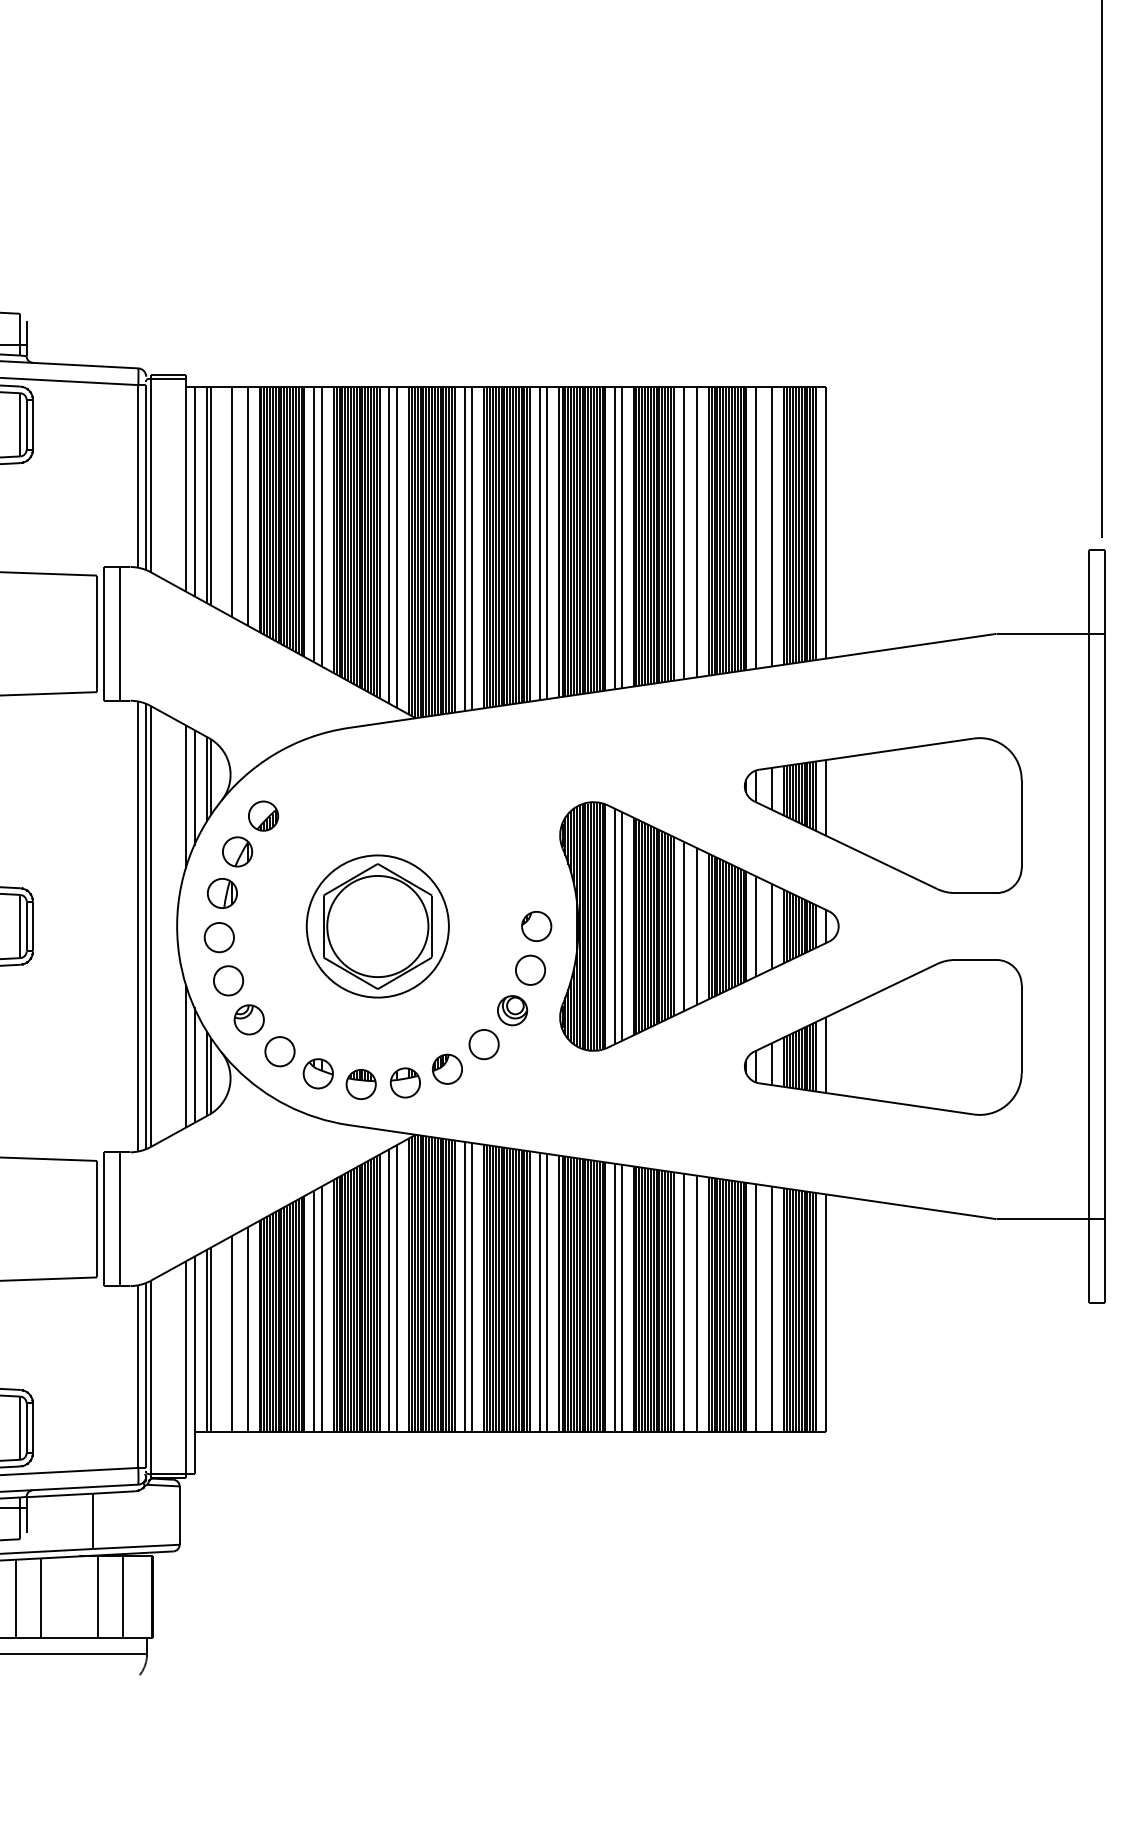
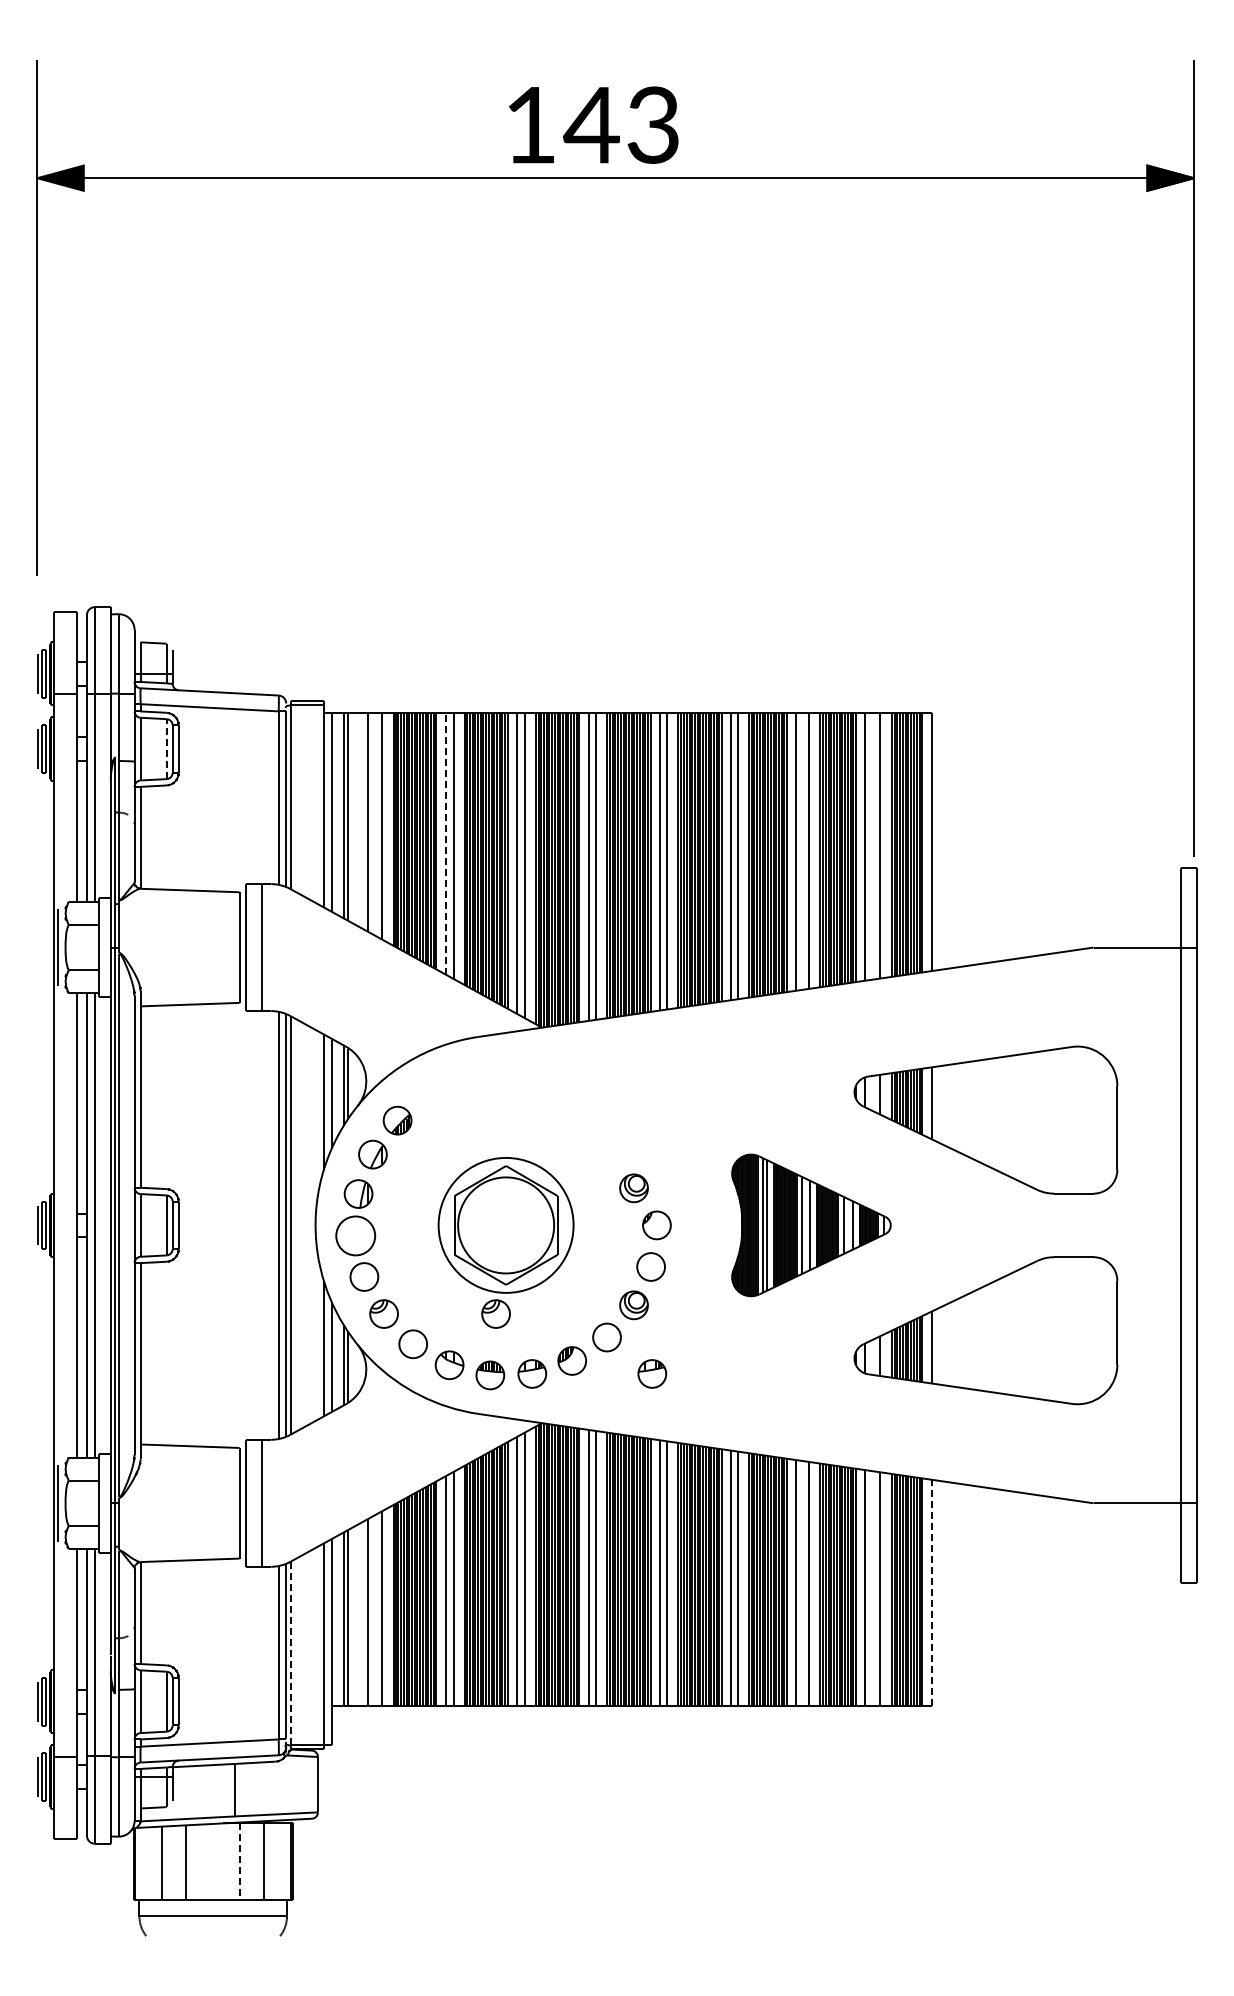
line: (20, 425) -> (166, 749), solid -> dashed
line: (313, 525) -> (445, 844), solid -> dashed
part: (512, 887) -> (633, 1188), added
part: (699, 926) -> (811, 1225), size x0.6
part: (219, 937) -> (355, 1235), size x1.4
part: (366, 1019) -> (495, 1313), added
part: (532, 1082) -> (652, 1373), added
line: (825, 1313) -> (931, 1592), solid -> dashed
line: (150, 1377) -> (290, 1653), solid -> dashed
line: (98, 1596) -> (240, 1861), solid -> dashed

